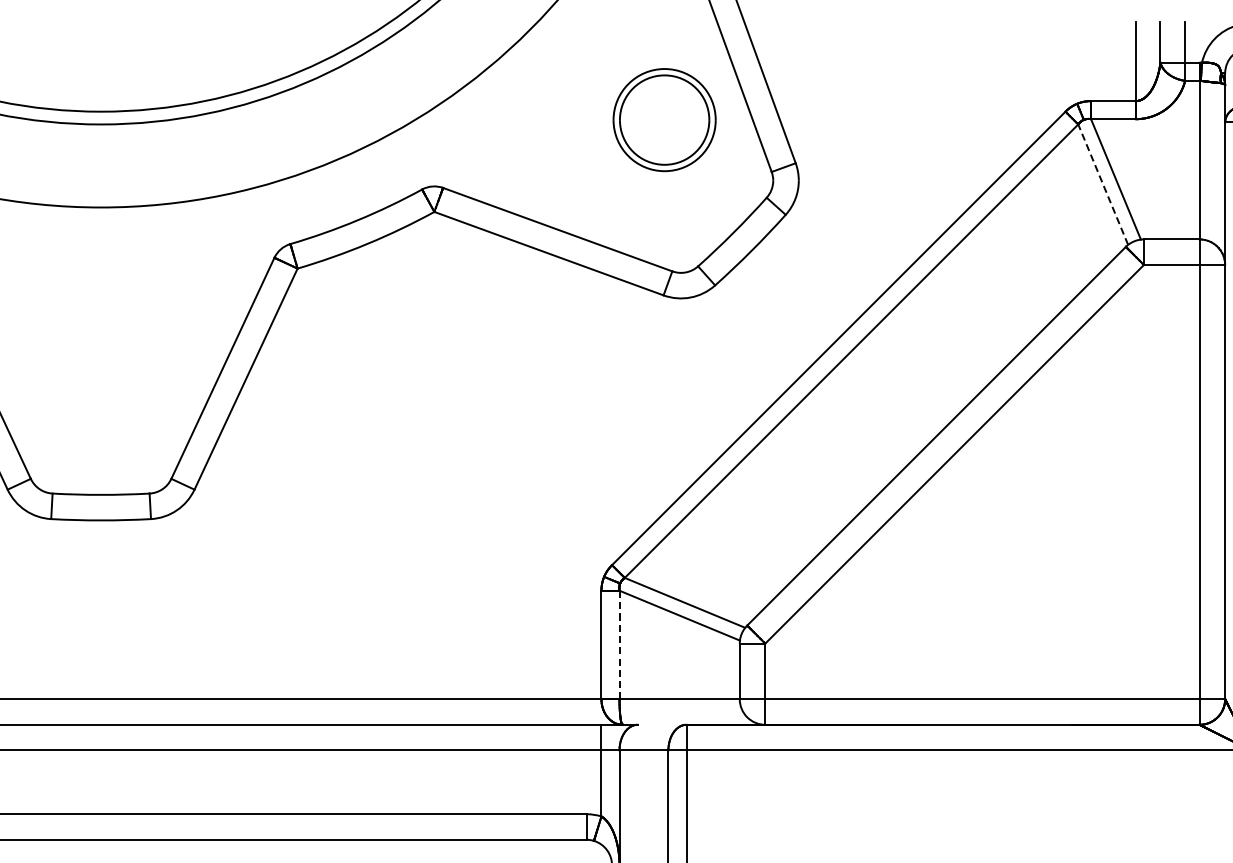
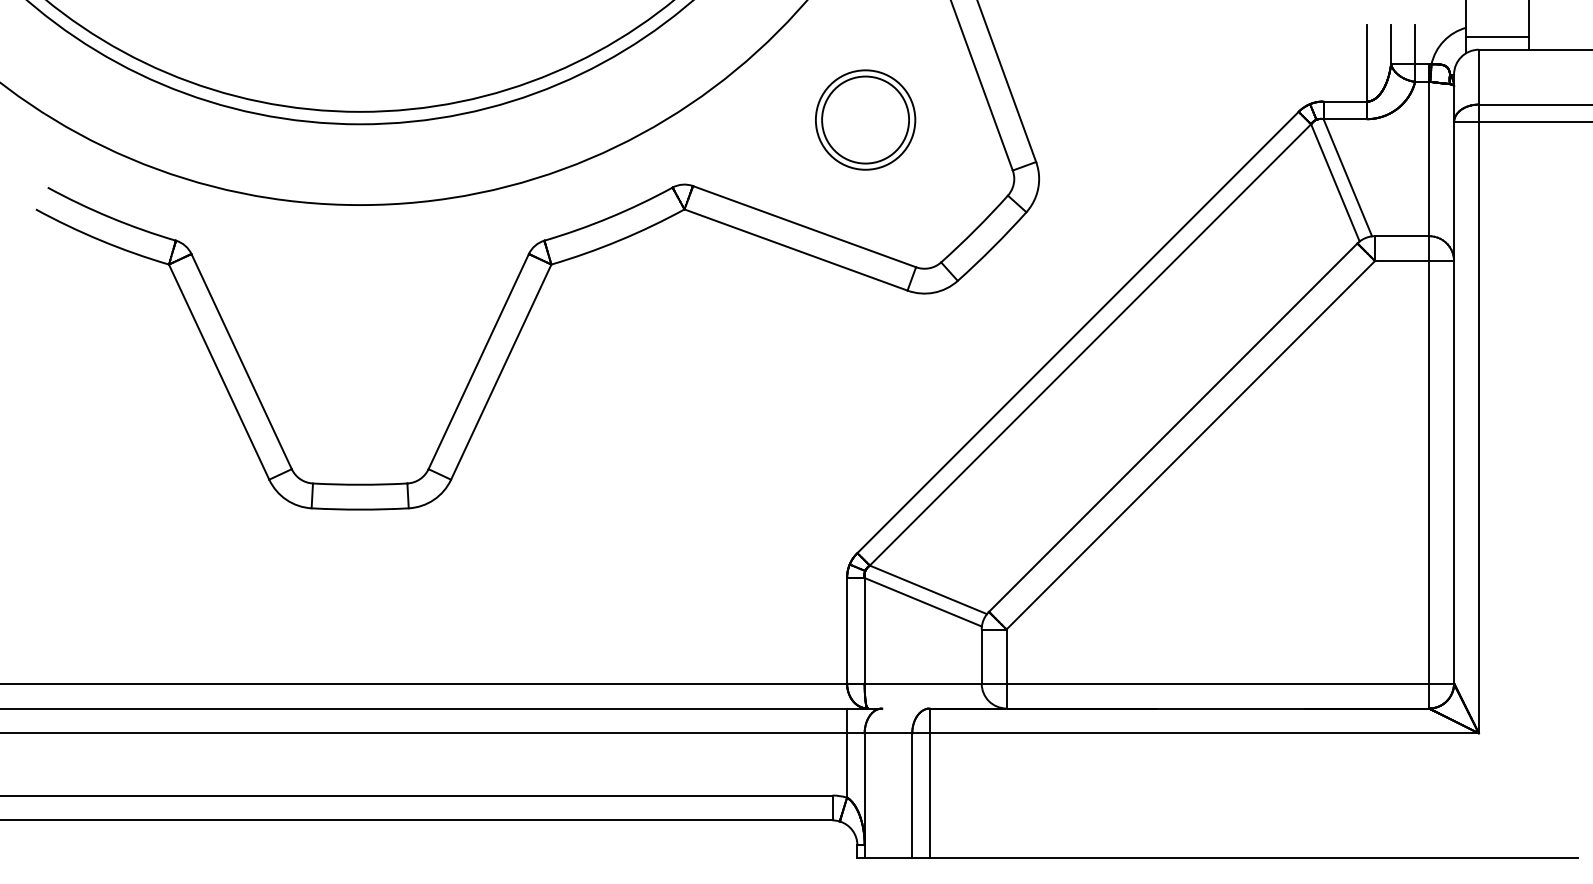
part: (664, 119) -> (865, 119), moved
line: (1103, 184) -> (1335, 182), dashed -> solid
line: (619, 644) -> (864, 630), dashed -> solid

